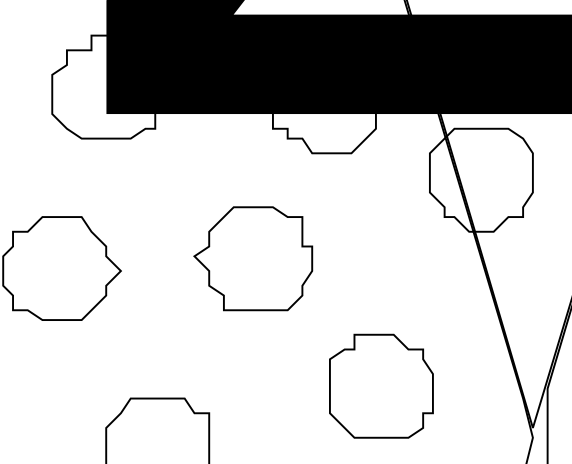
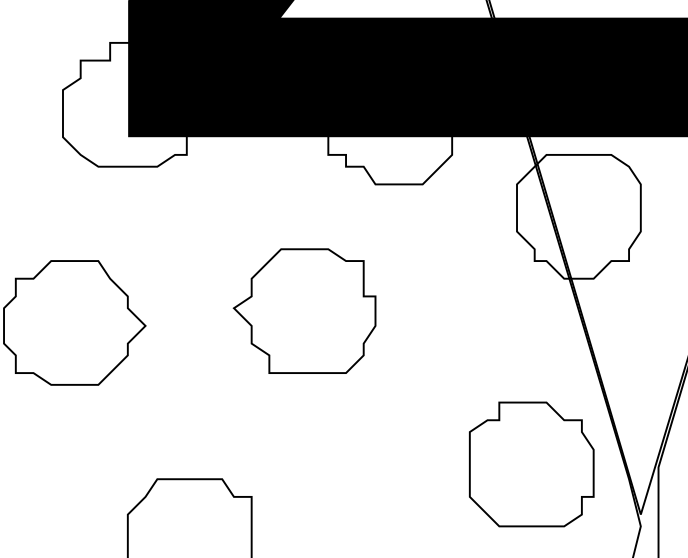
part: (381, 386) -> (531, 464), moved

